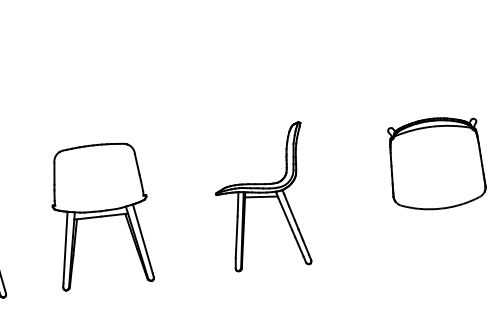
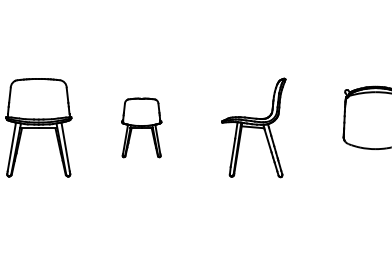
part: (101, 215) -> (141, 127), size x0.6

